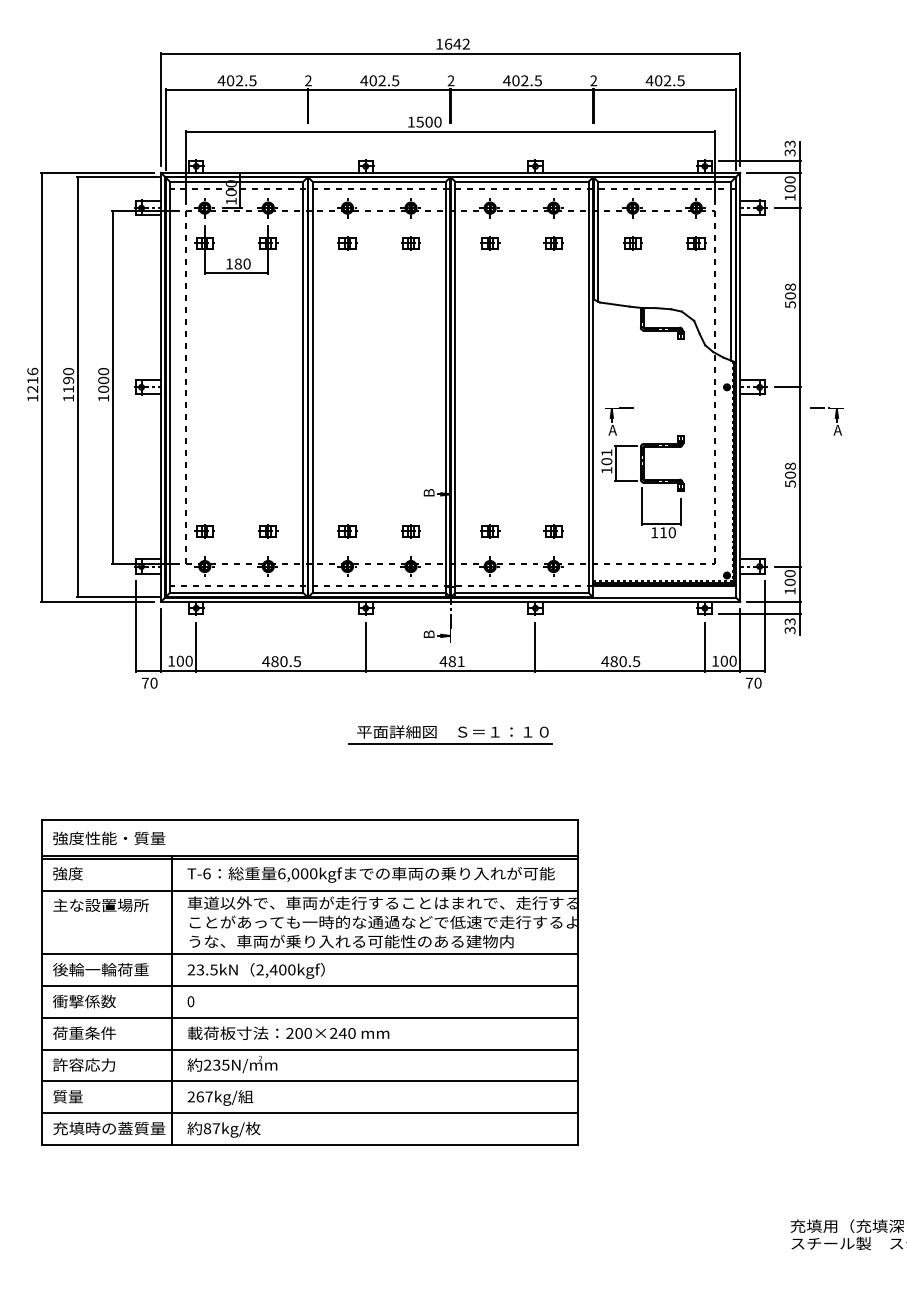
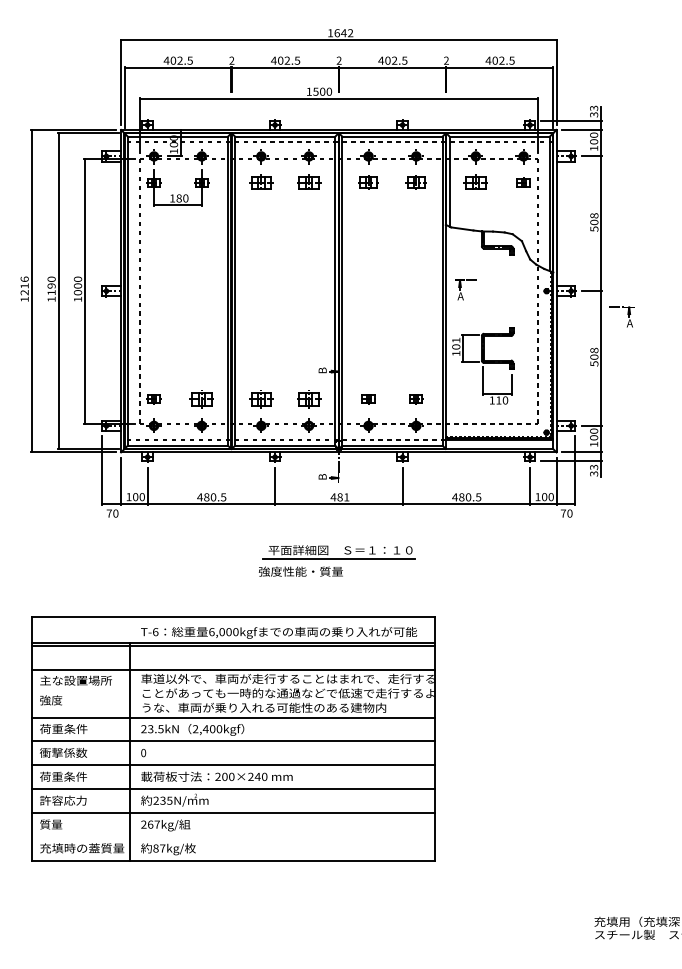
part: (347, 243) -> (261, 183), size x1.6
part: (410, 243) -> (308, 183), size x1.6
part: (490, 243) -> (368, 183), size x1.4
part: (553, 243) -> (416, 183), size x1.4
part: (632, 243) -> (475, 183), size x1.6
part: (613, 418) -> (461, 287), moved
part: (268, 531) -> (201, 399), size x1.6
part: (347, 531) -> (261, 399), size x1.6
part: (410, 531) -> (308, 399), size x1.6
text: (109, 838) -> (301, 571), moved
text: (67, 873) -> (50, 700), moved
text: (370, 874) -> (278, 632), moved
text: (100, 969) -> (75, 728), 後輪一輪荷重 -> 荷重条件
line: (309, 1113) -> (232, 837), removed

